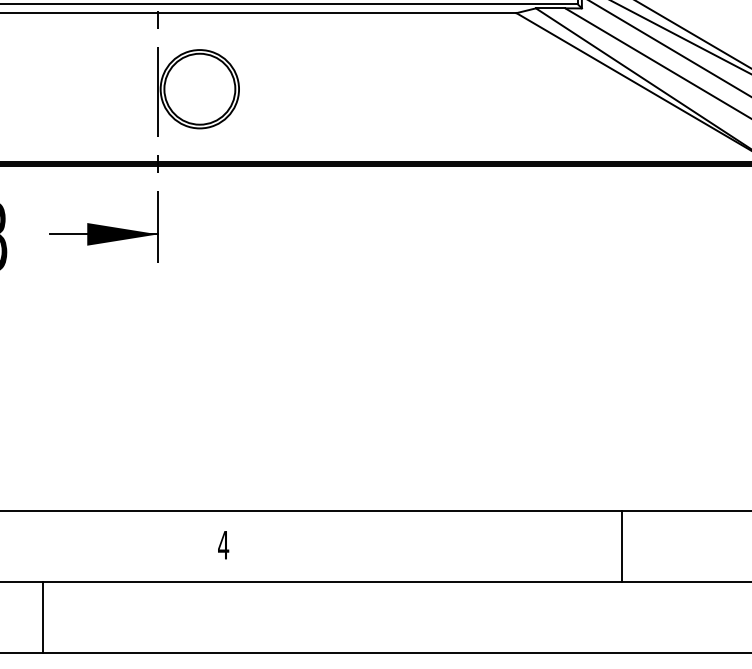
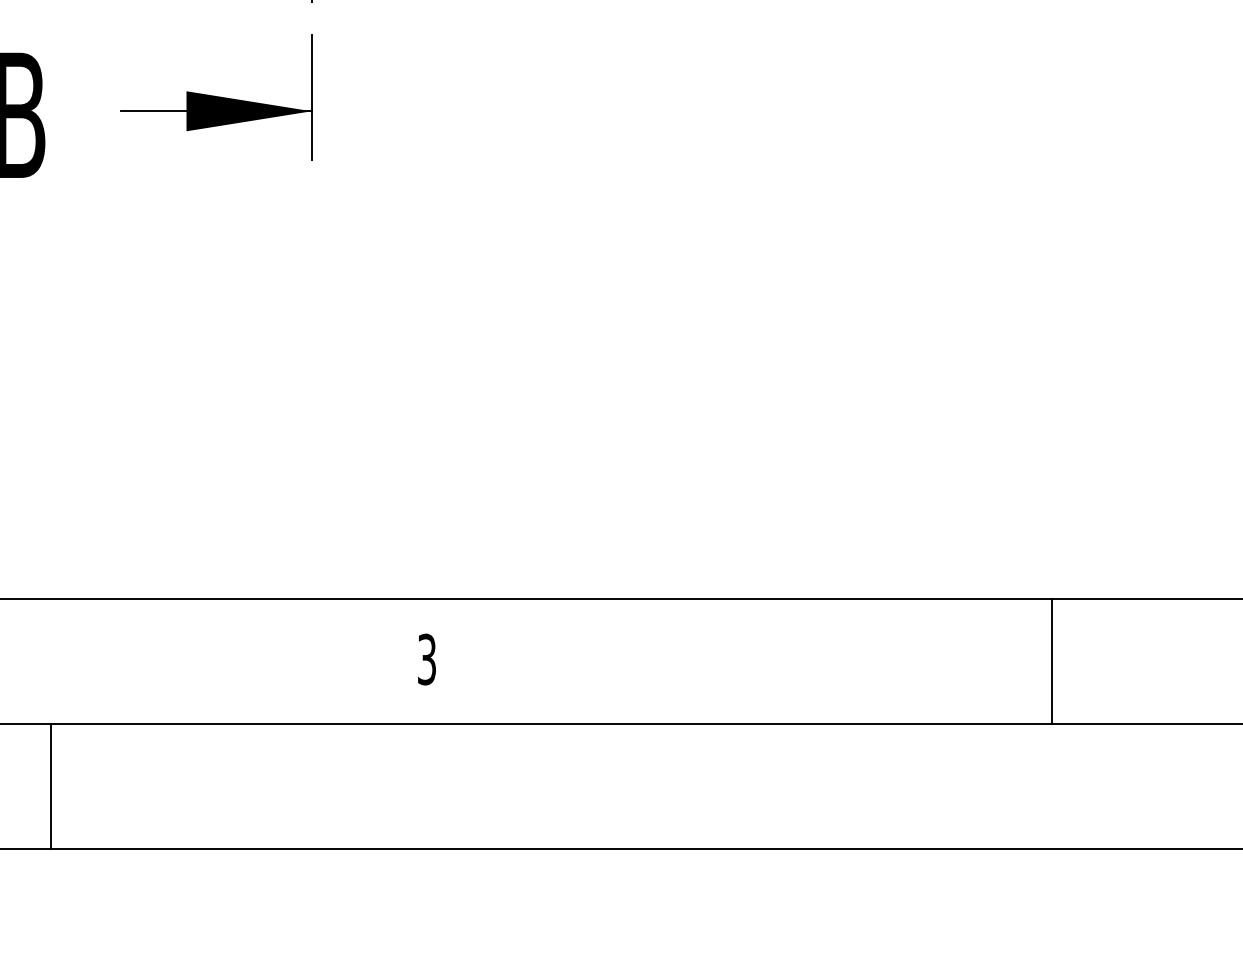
text: (223, 544) -> (426, 658), 4 -> 3
line: (621, 545) -> (1051, 660), moved
line: (43, 616) -> (51, 785), moved

